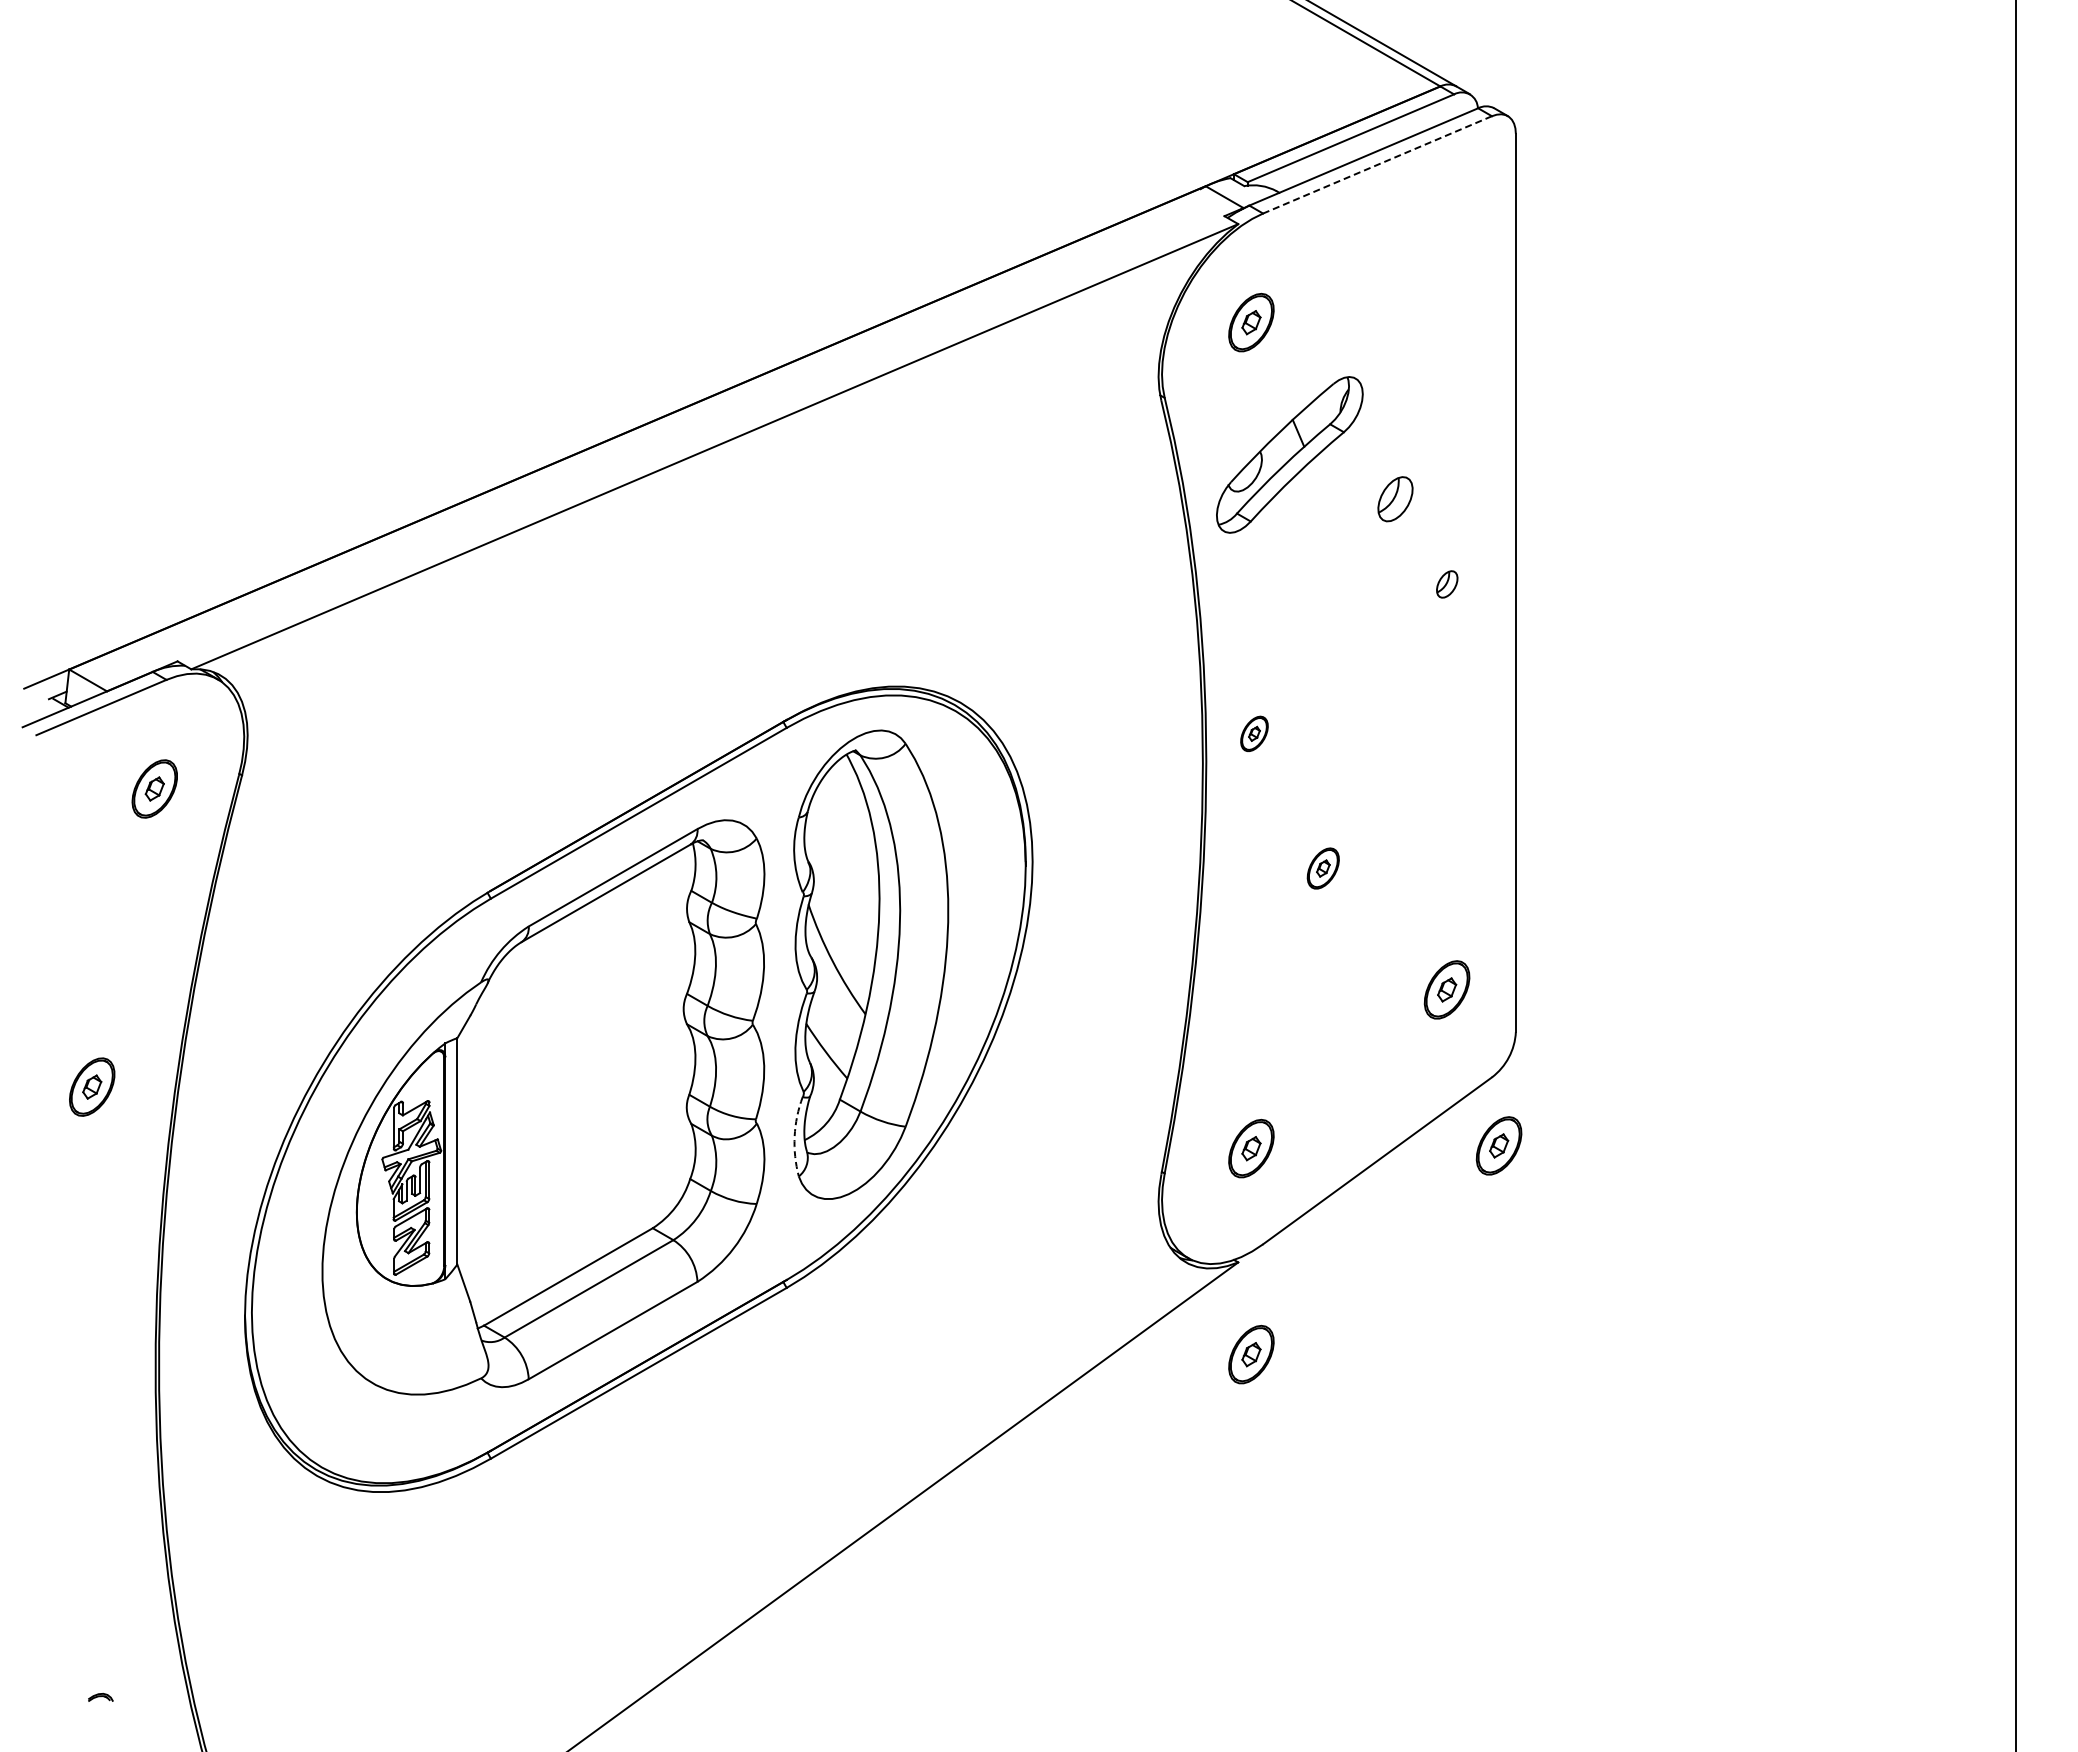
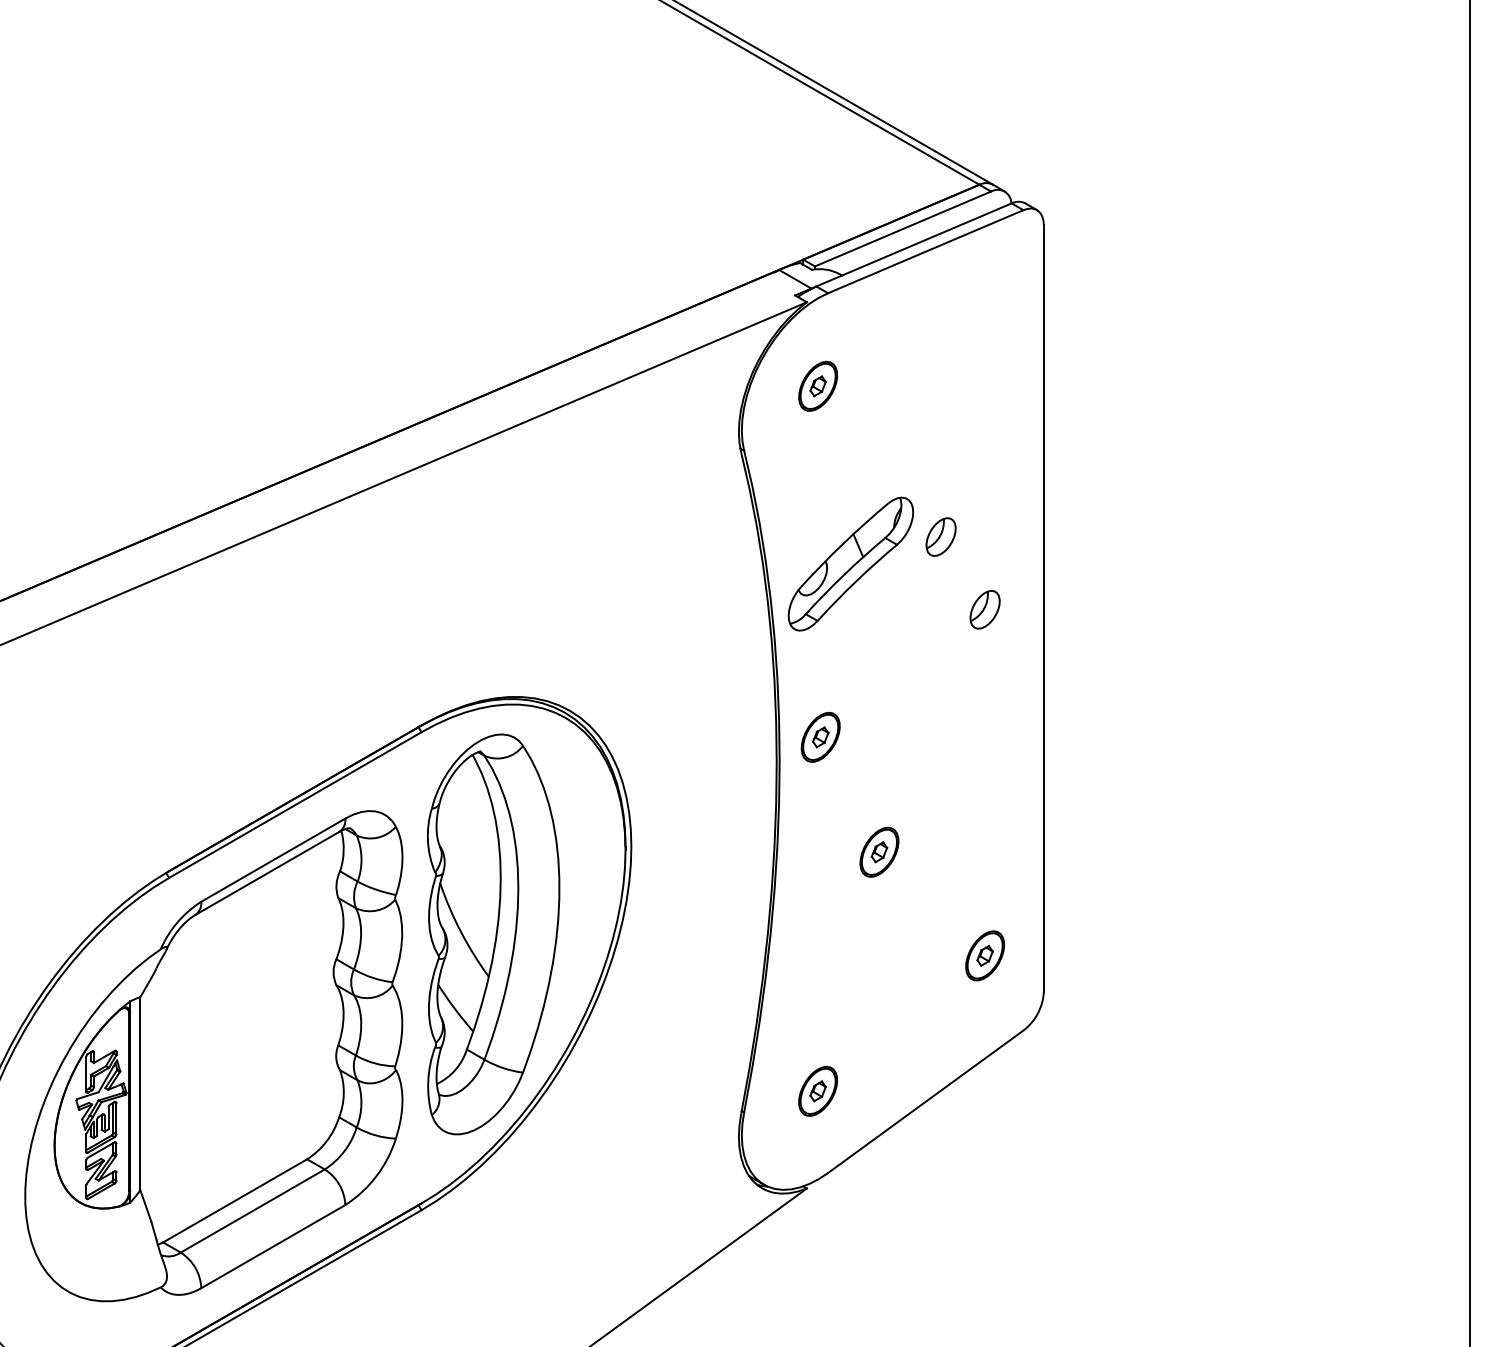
line: (1377, 165) -> (925, 252), dashed -> solid
part: (1289, 454) -> (850, 563), moved
part: (1447, 584) -> (985, 609), size x1.67
part: (1254, 733) -> (820, 737), size x1.67
part: (1323, 868) -> (879, 852), size x1.43
arc: (794, 1136) -> (428, 1080), dashed -> solid
part: (1498, 1145) -> (1029, 1088), removed
part: (1251, 1354) -> (818, 1267), removed

